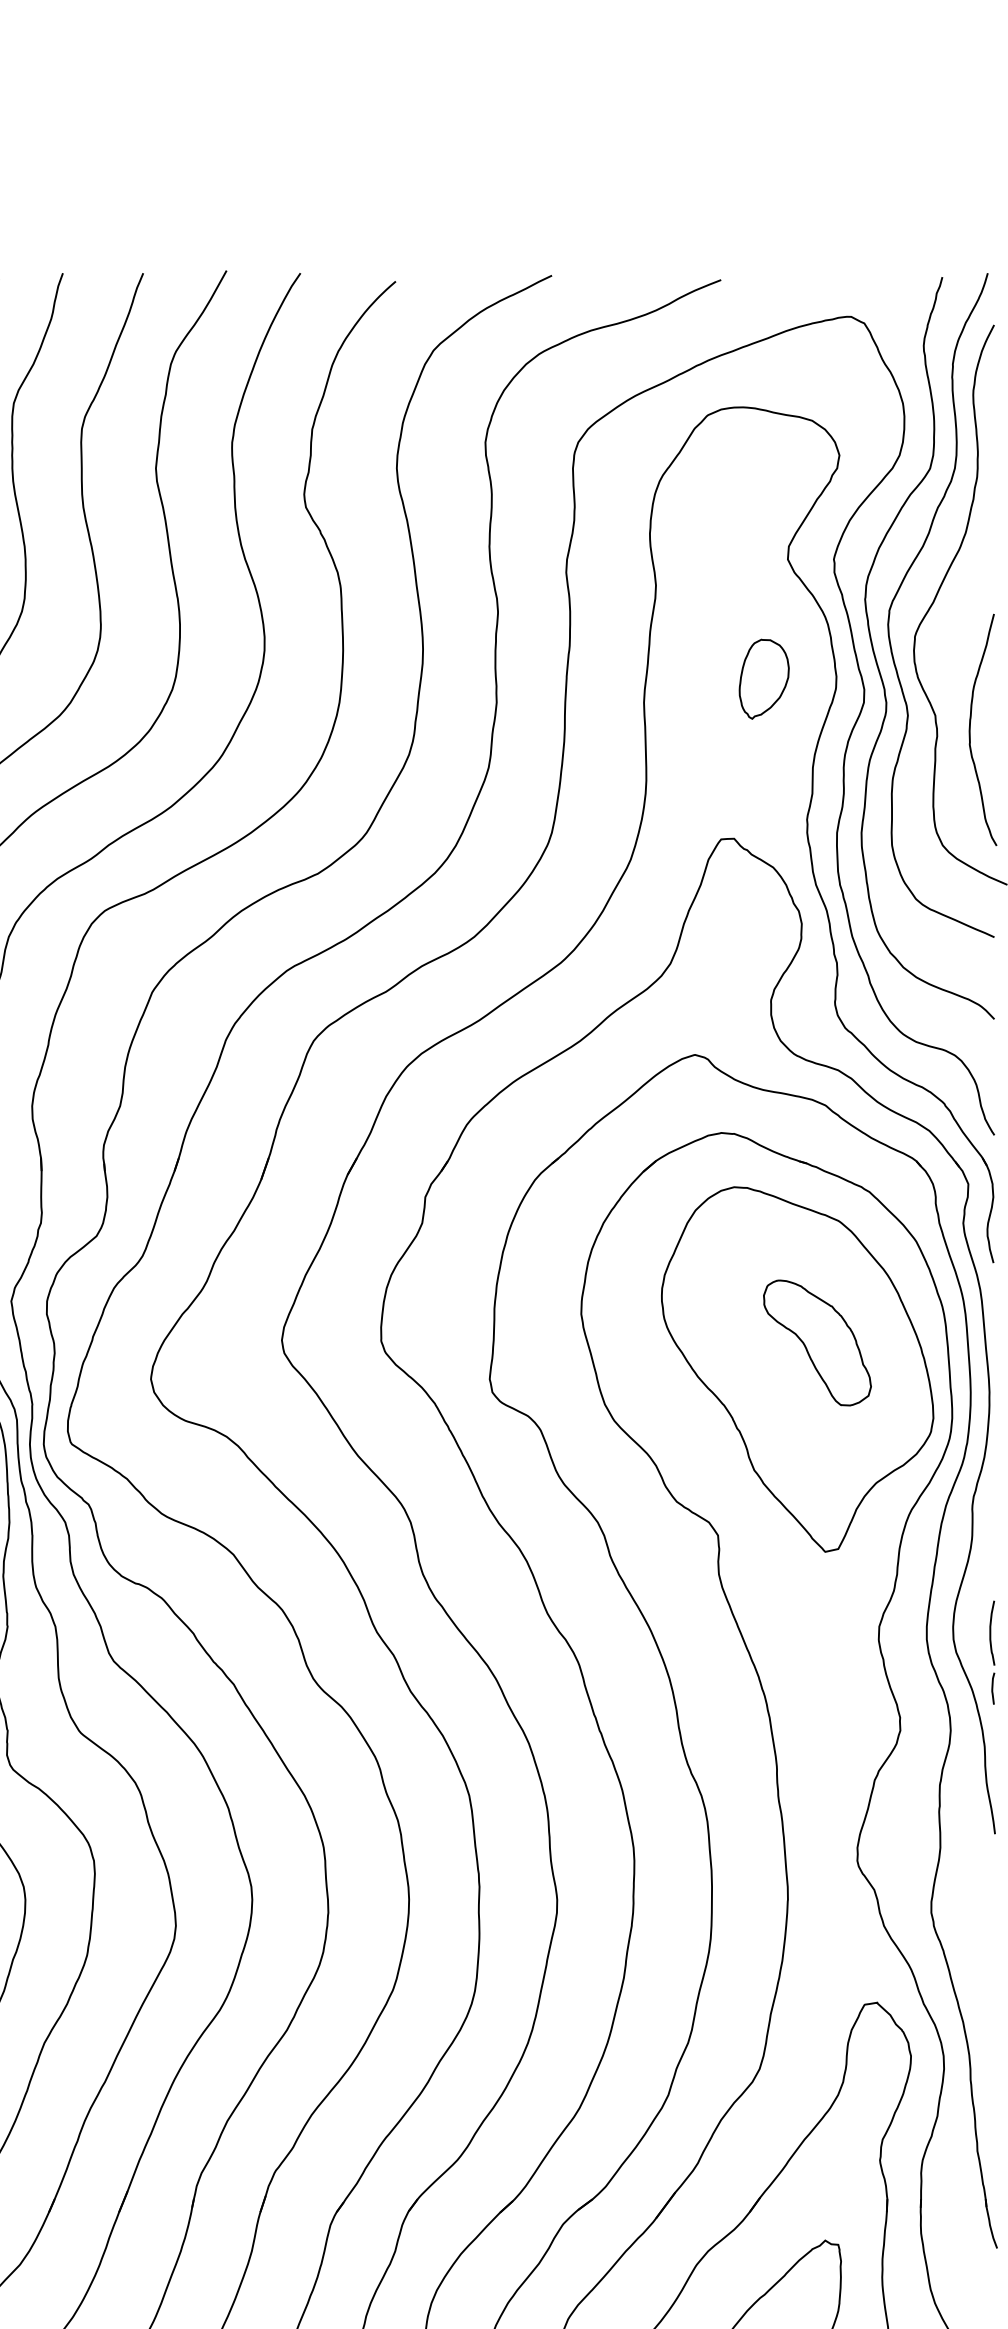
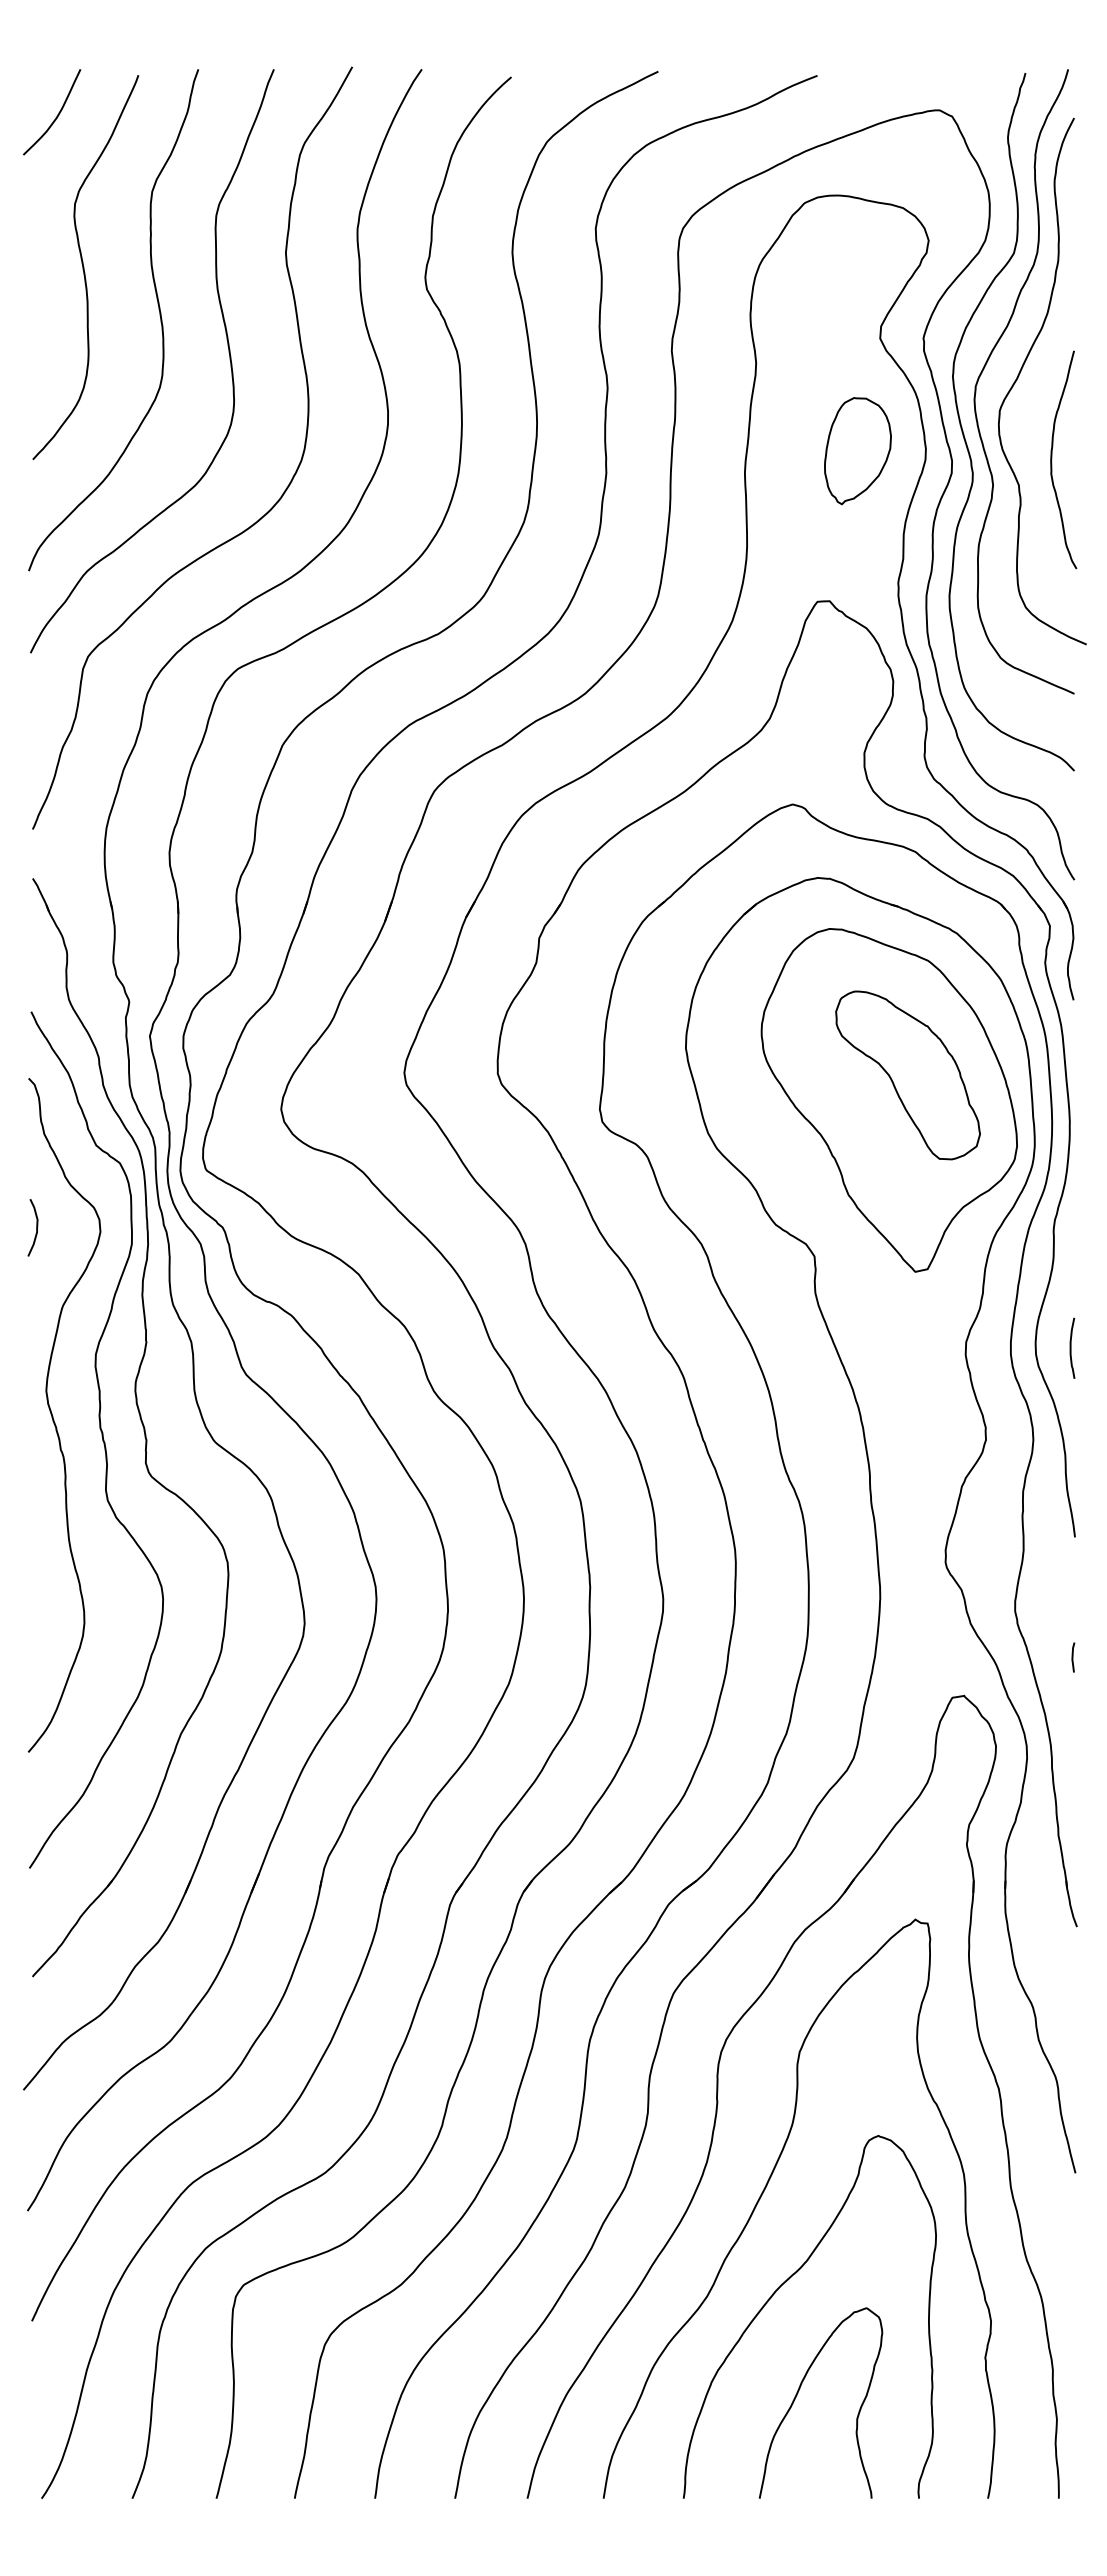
part: (763, 679) -> (857, 451), size x1.43
curve: (971, 729) -> (1052, 459), moved
part: (816, 1343) -> (907, 1075), size x1.43
curve: (993, 1688) -> (1073, 1657), moved

